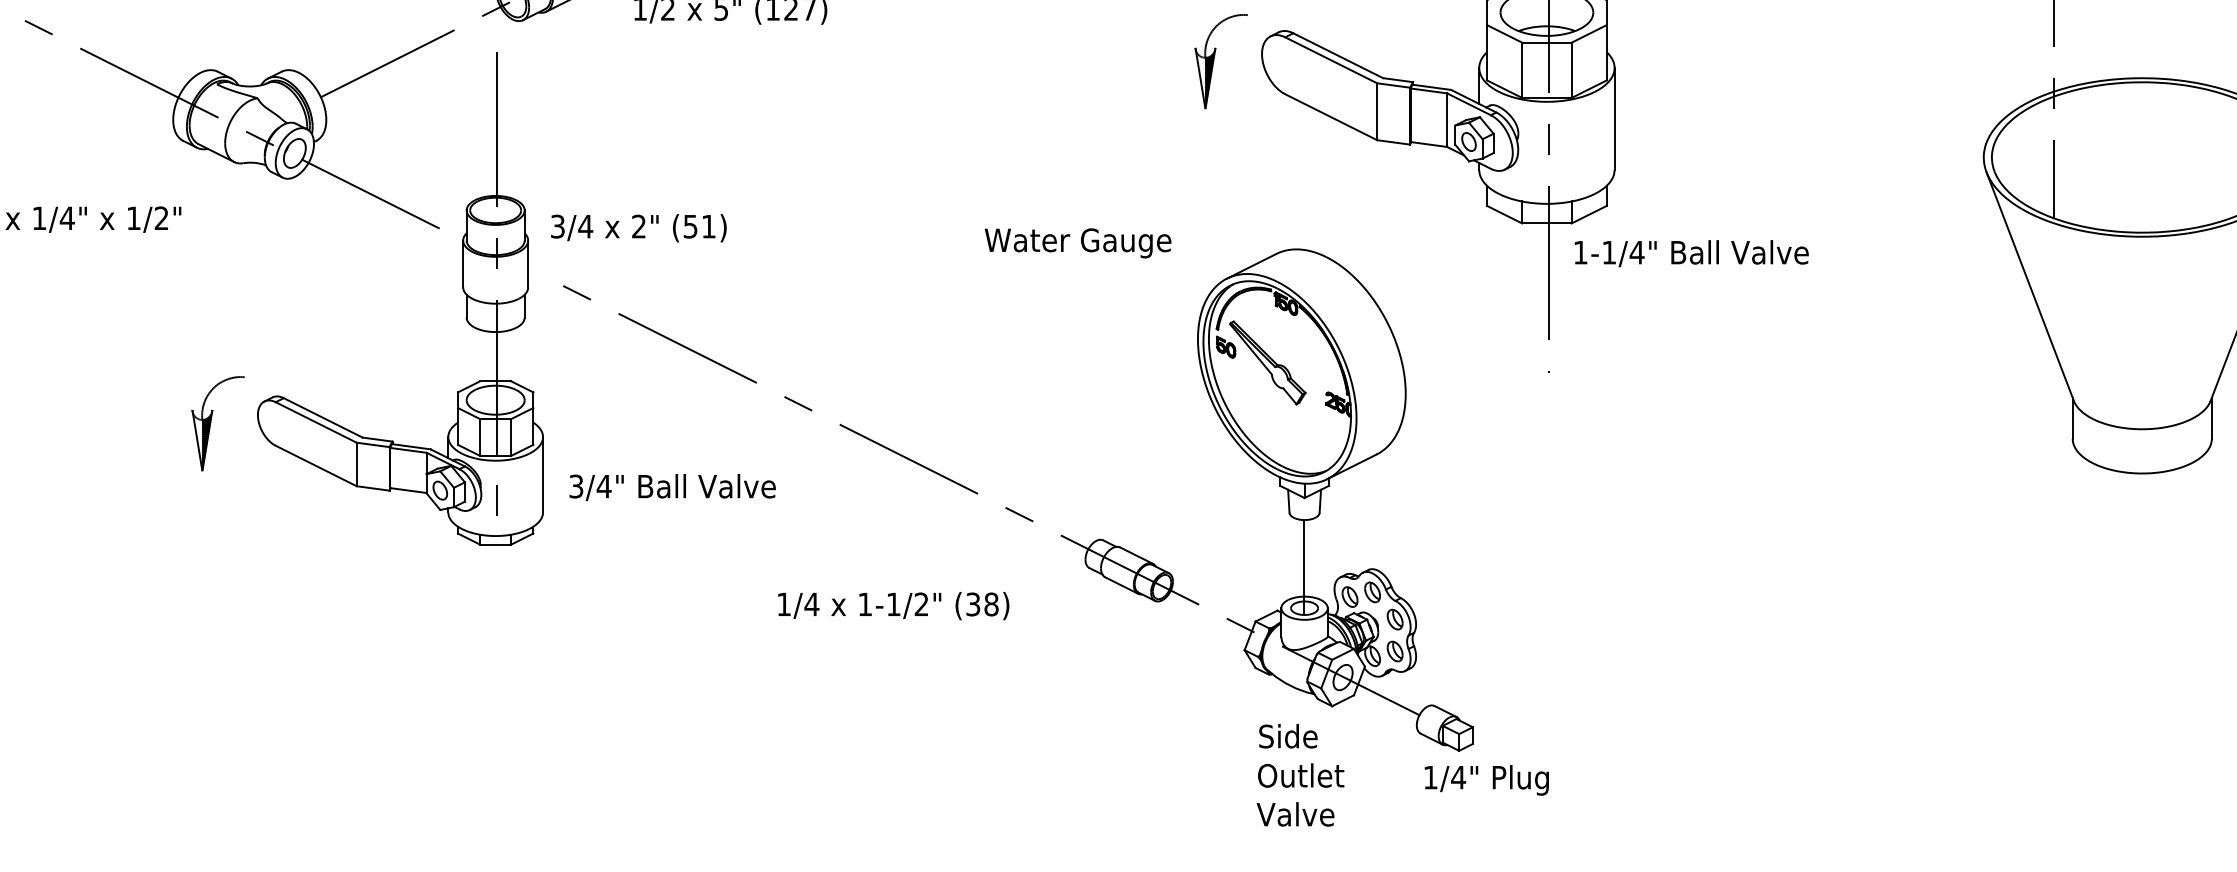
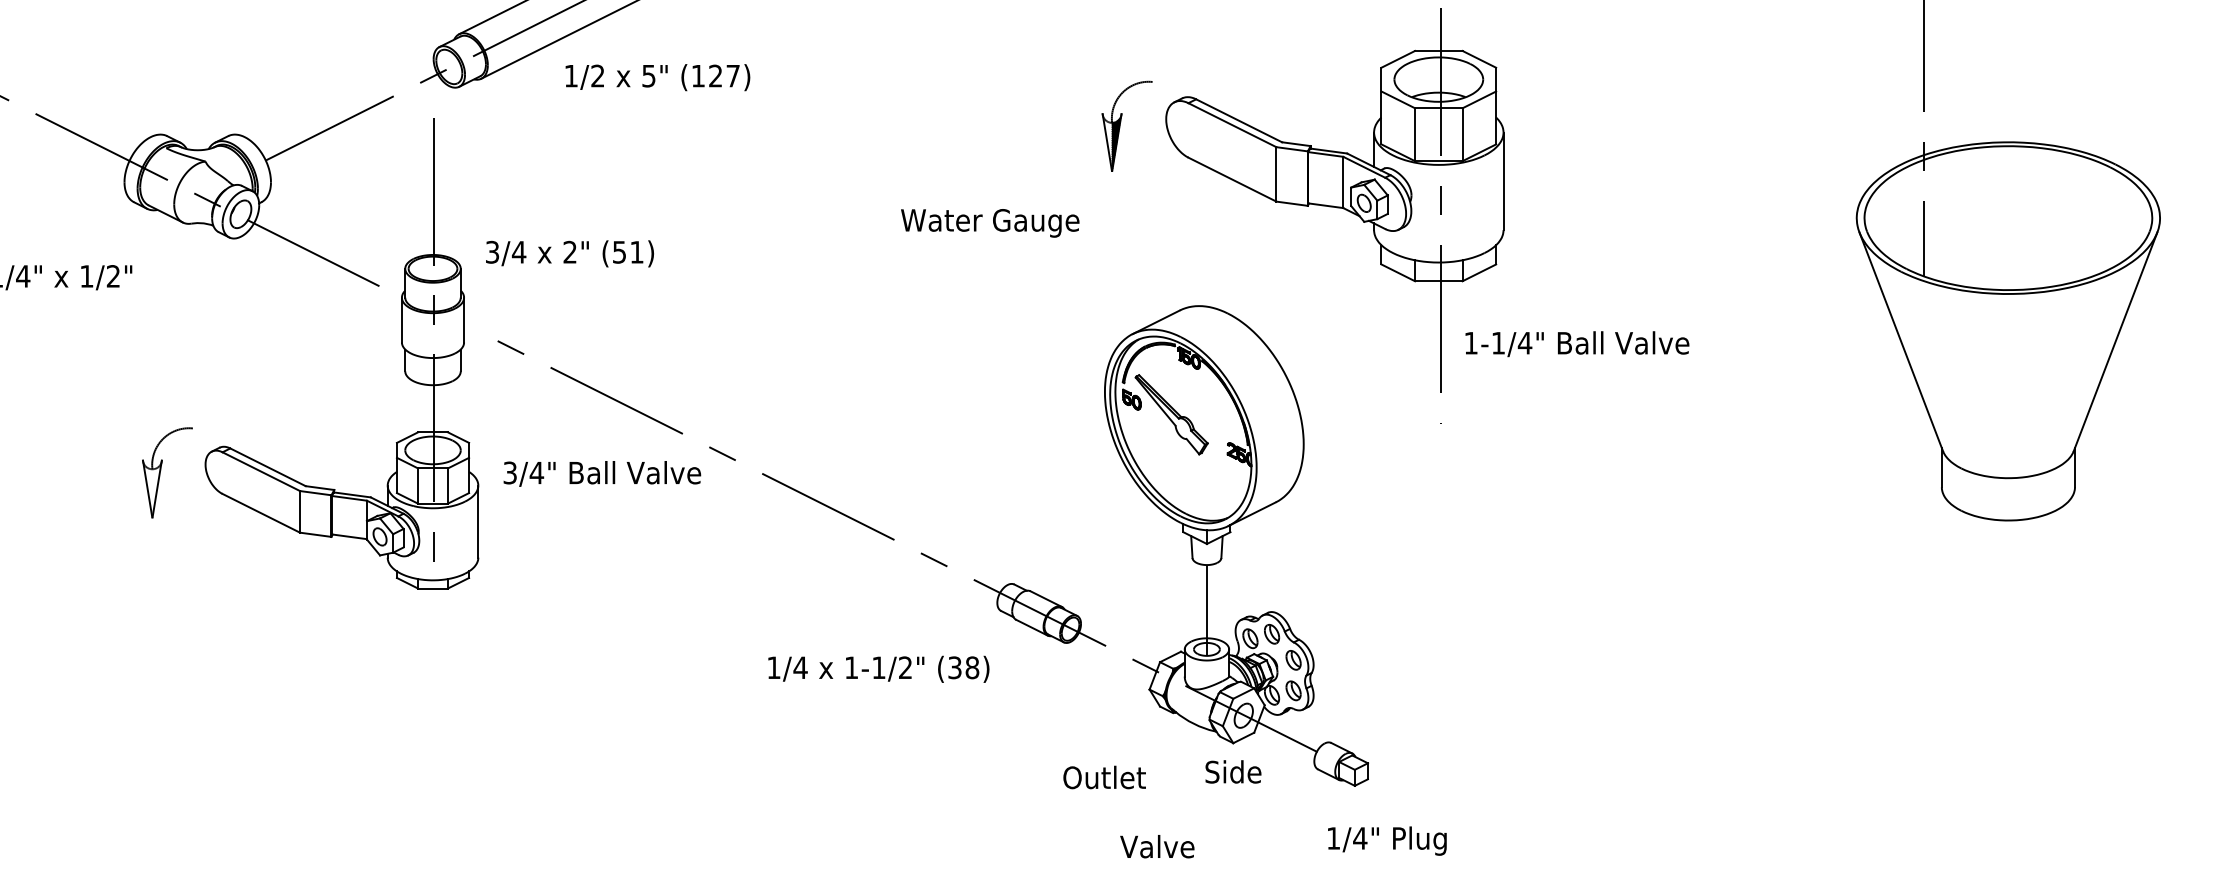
text: (638, 227) -> (569, 253), moved
text: (1078, 243) -> (990, 223), moved
text: (1691, 253) -> (1577, 344), moved
hatch: (206, 442) -> (156, 490), removed
text: (672, 487) -> (602, 473), moved
text: (893, 605) -> (878, 668), moved
text: (1288, 735) -> (1233, 771), moved
text: (1300, 775) -> (1104, 777), moved
text: (1487, 779) -> (1387, 840), moved
text: (1295, 814) -> (1157, 846), moved

